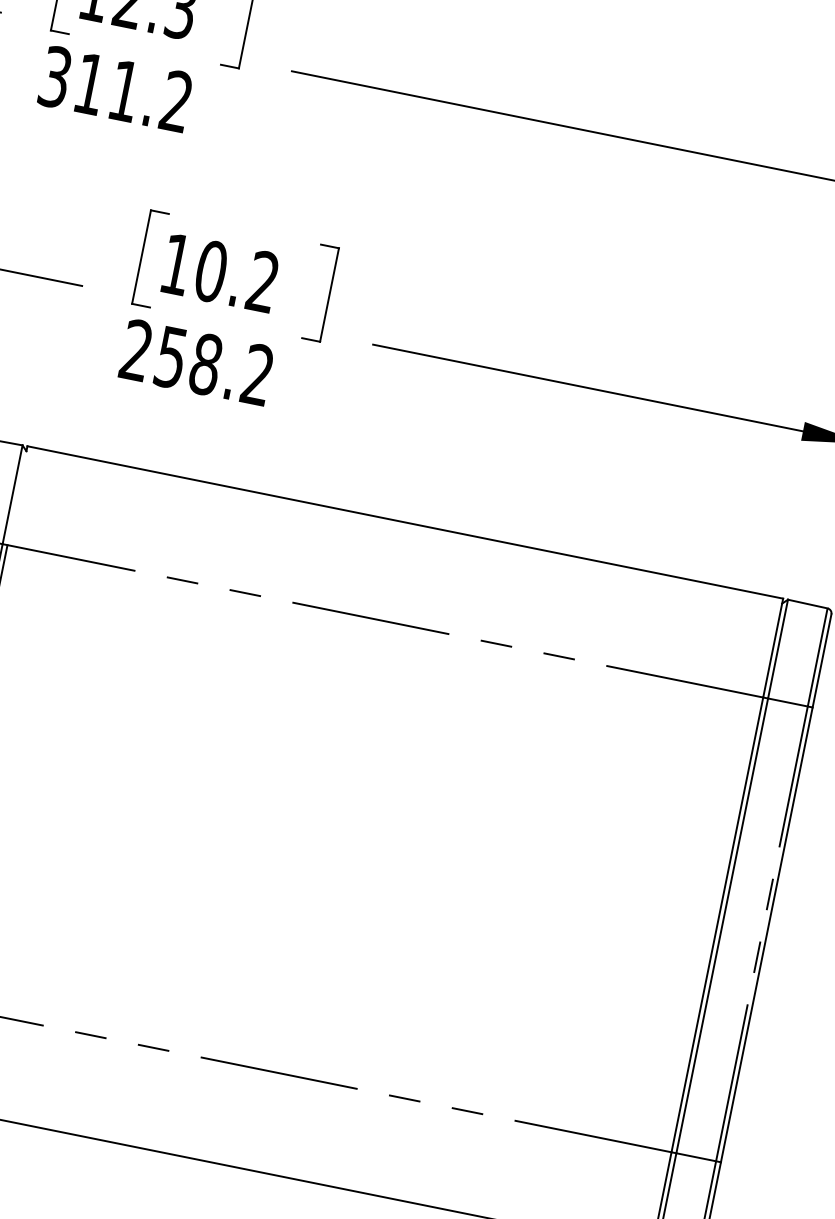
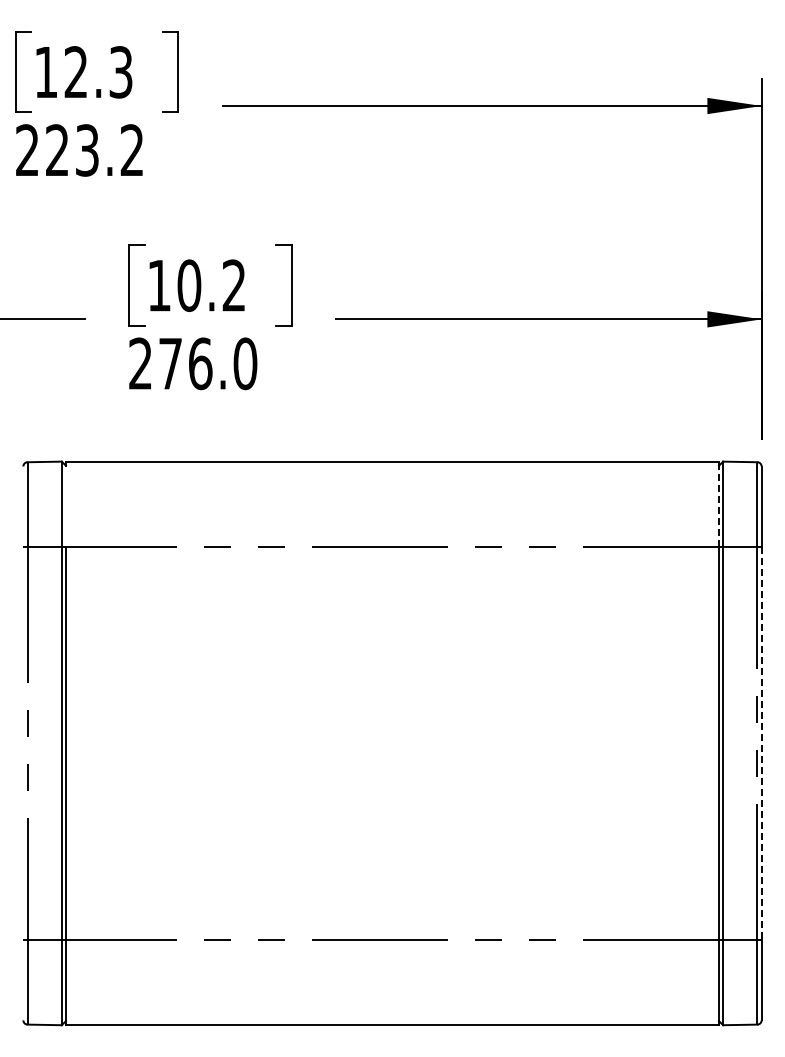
text: (90, 84) -> (57, 150), 311.2 -> 223.2
text: (215, 365) -> (208, 363), 258.2 -> 276.0
line: (772, 648) -> (718, 504), solid -> dashed
line: (766, 934) -> (761, 743), solid -> dashed

